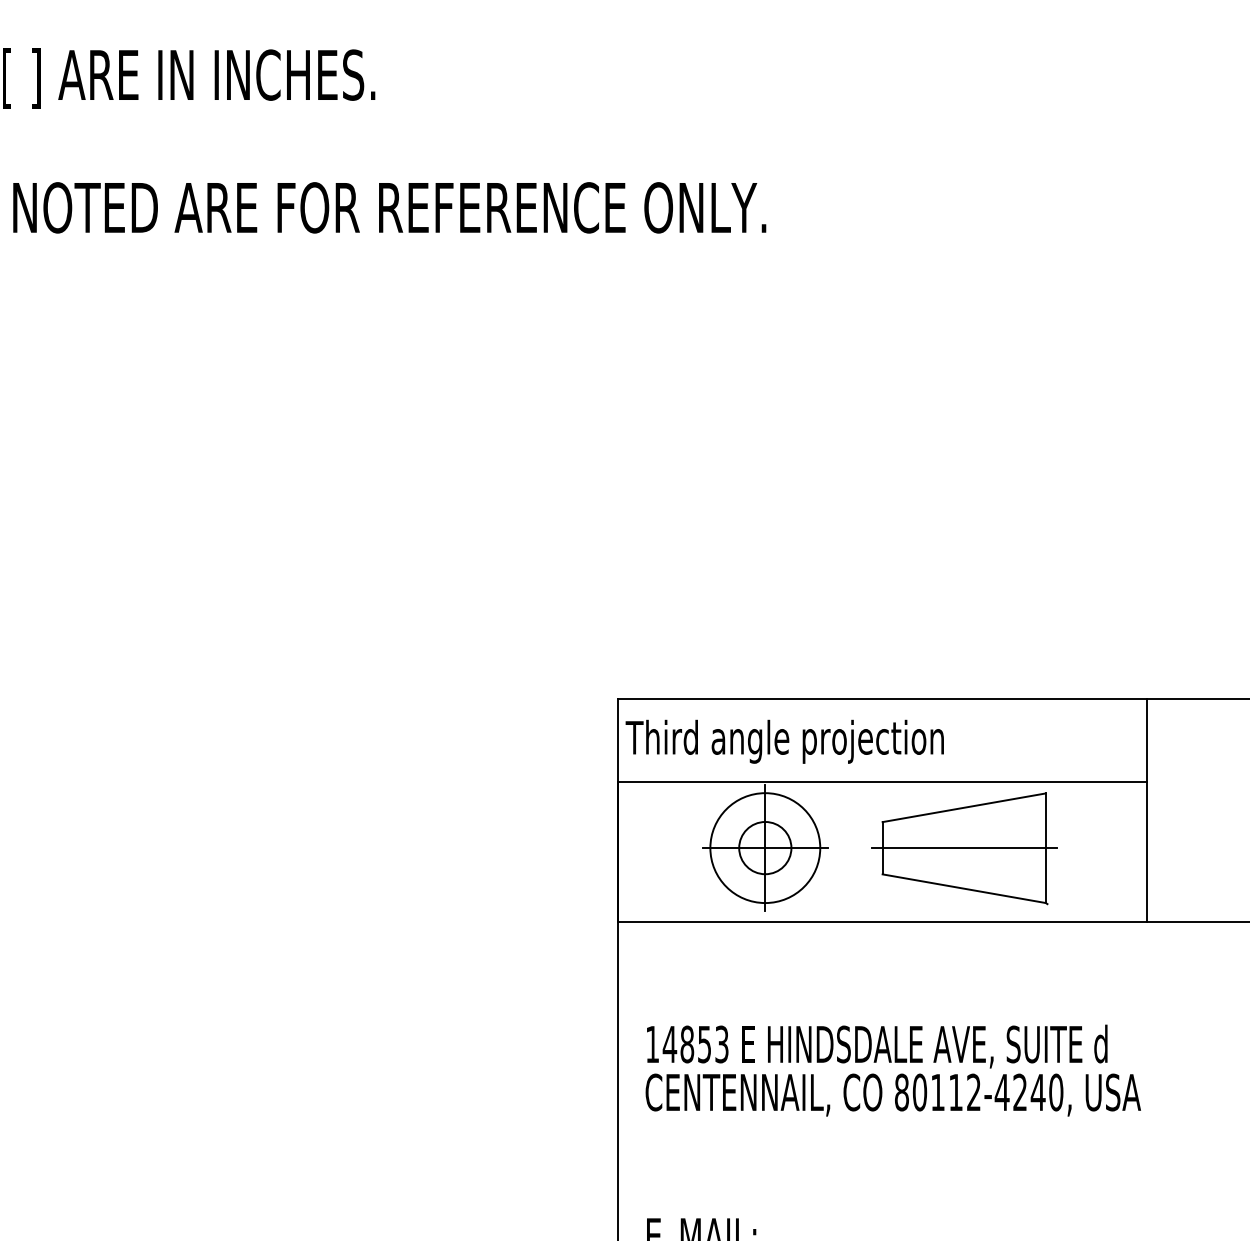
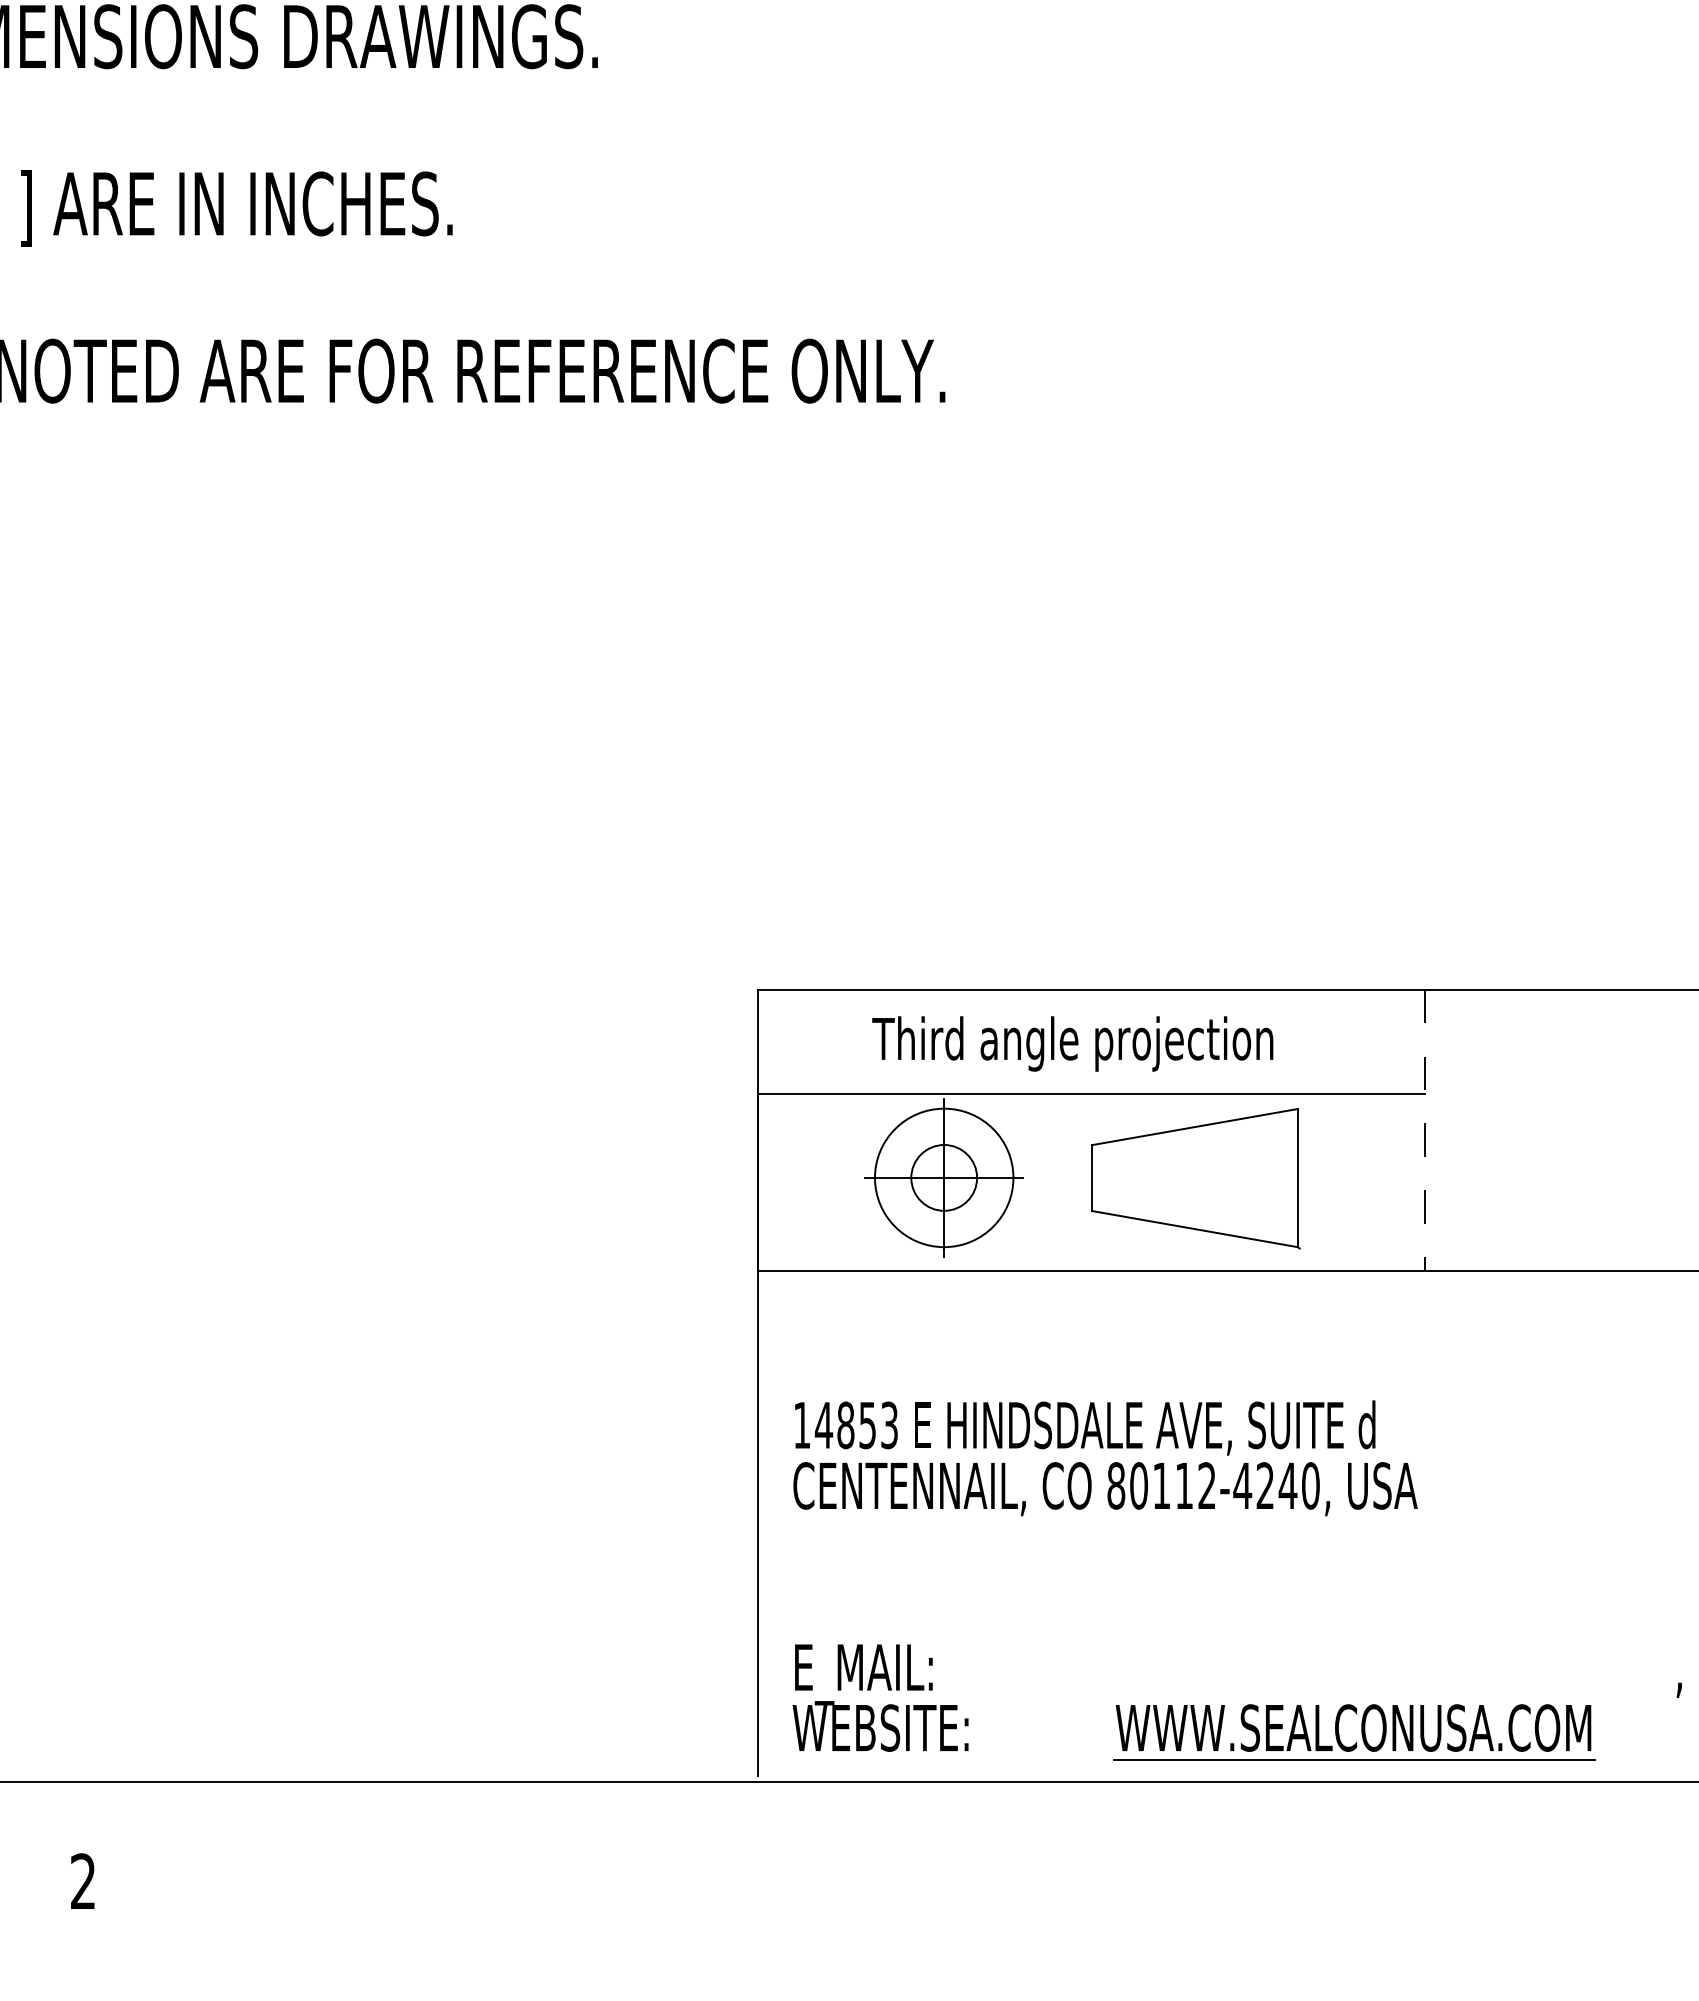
text: (784, 741) -> (1072, 1043), moved
line: (1147, 810) -> (1425, 1130), solid -> dashed
line: (963, 847) -> (1194, 1177), removed

